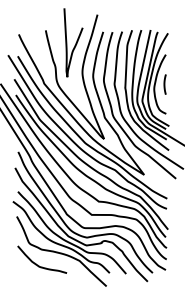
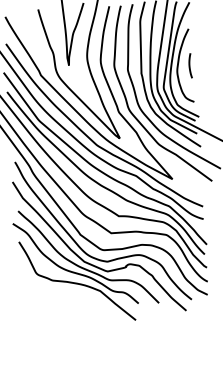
curve: (39, 265) -> (51, 300), removed

